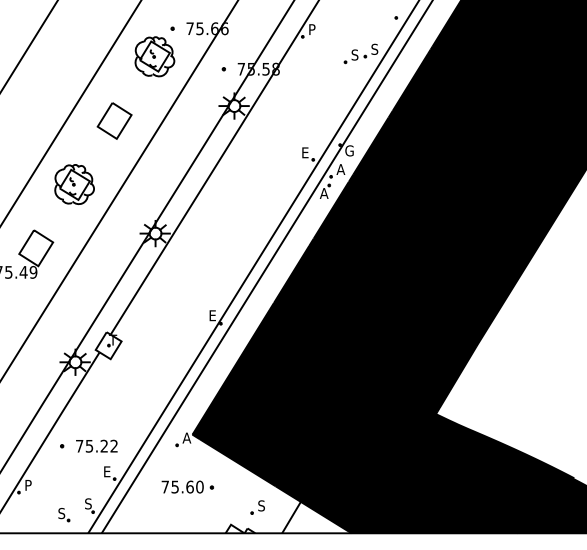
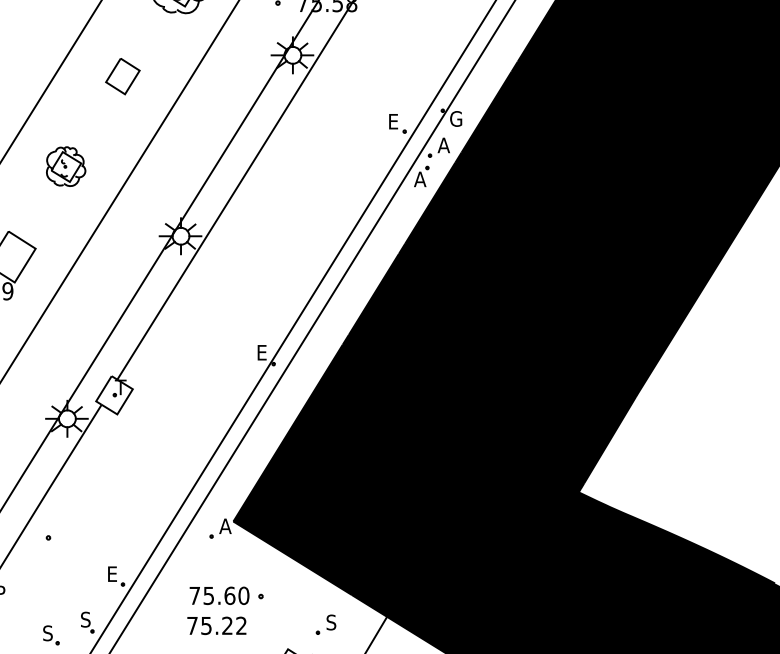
part: (114, 120) -> (122, 75), size x0.7
part: (74, 184) -> (66, 166), size x0.7
text: (96, 445) -> (216, 624), moved

